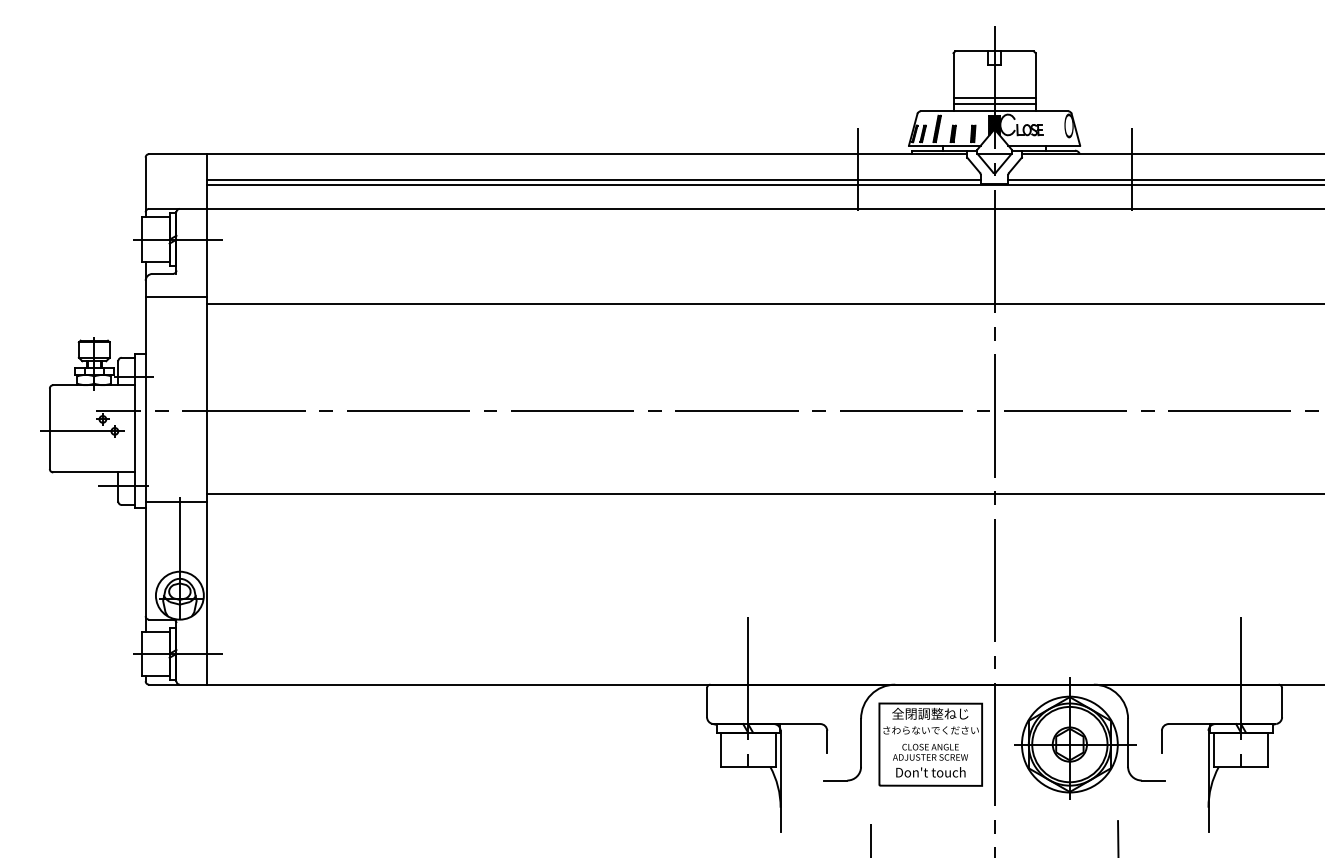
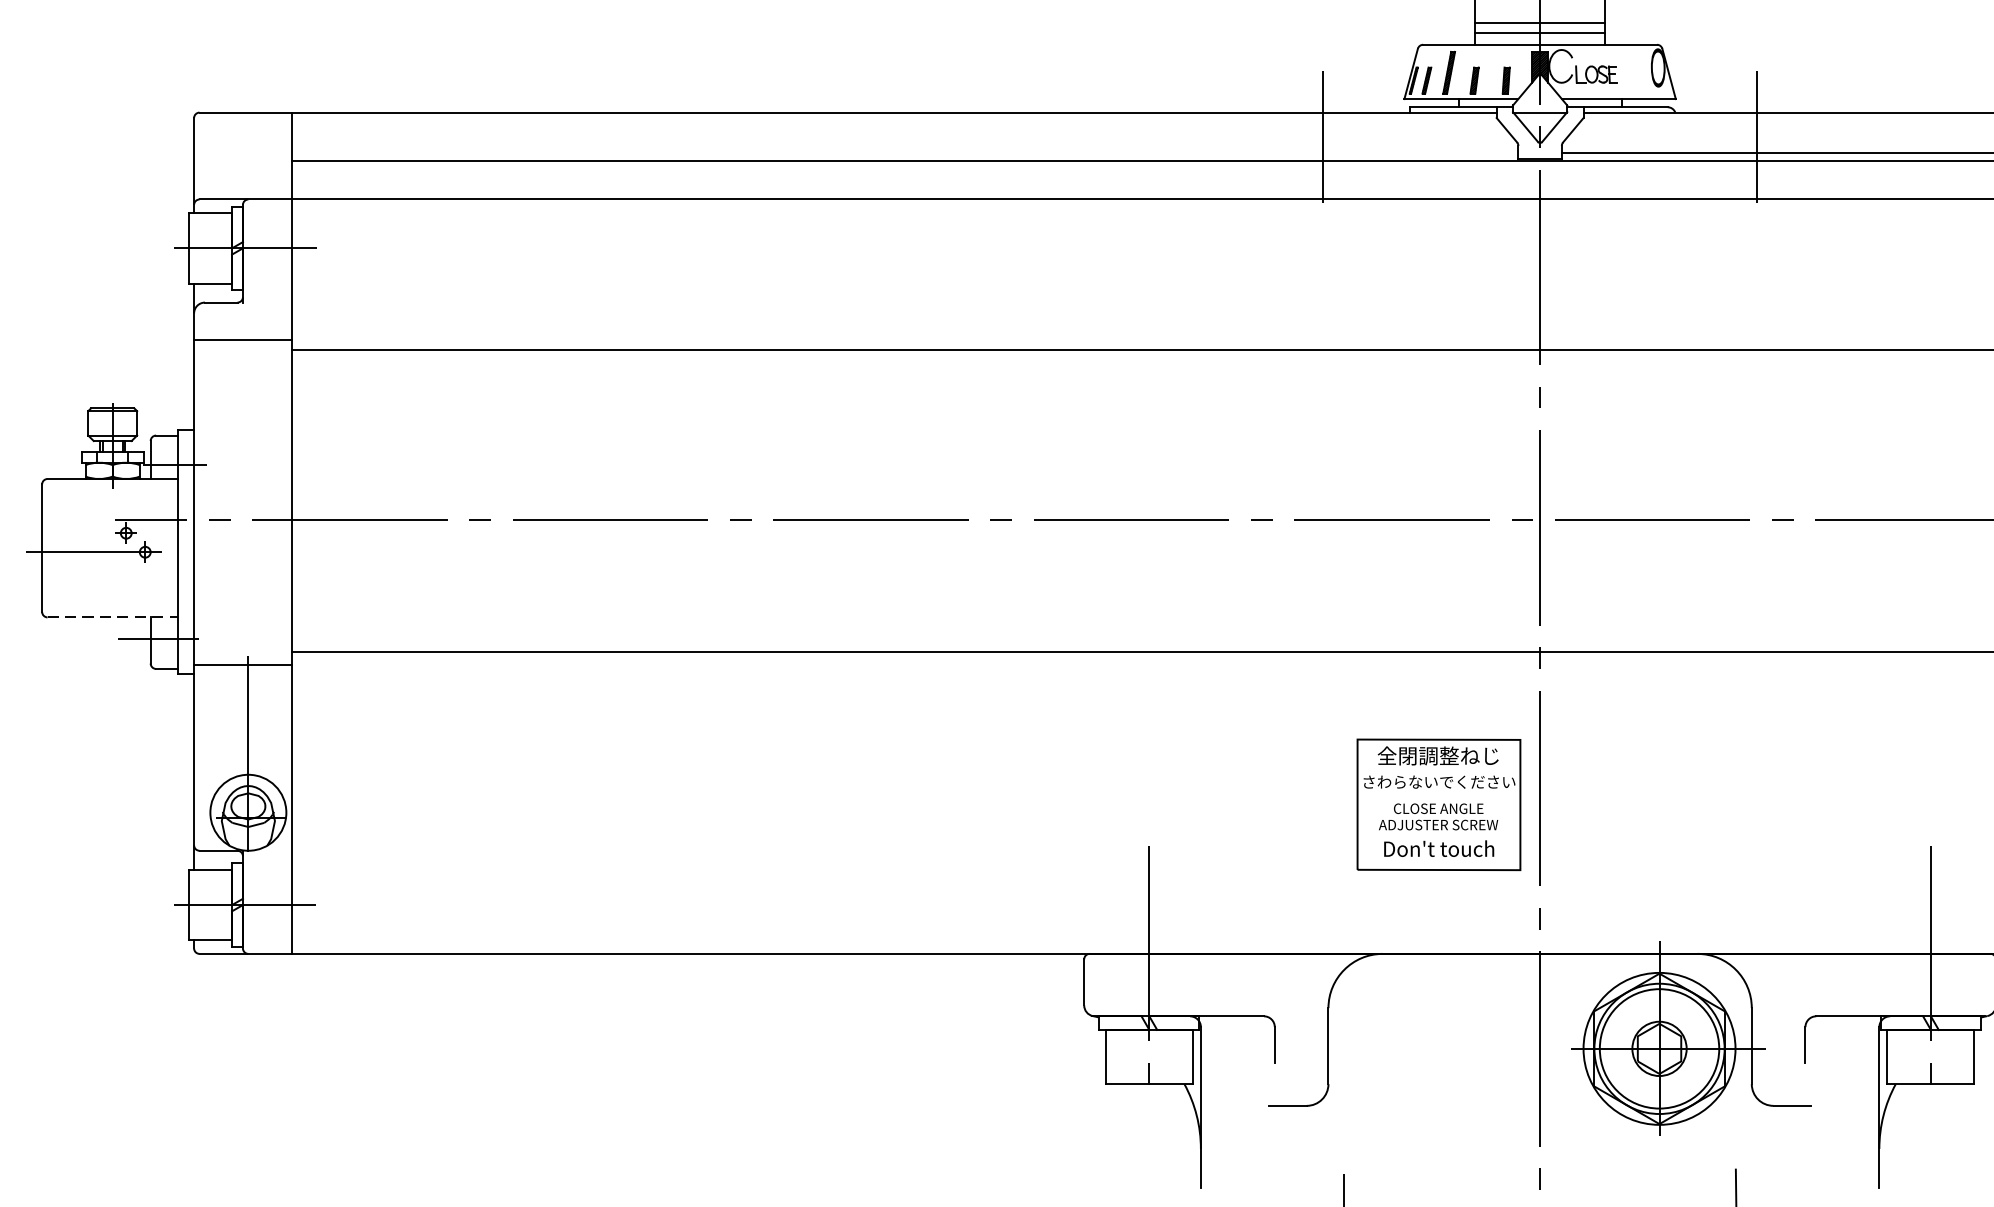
line: (593, 179) -> (904, 152), removed
line: (94, 472) -> (112, 617), solid -> dashed
part: (930, 744) -> (1438, 804), moved

